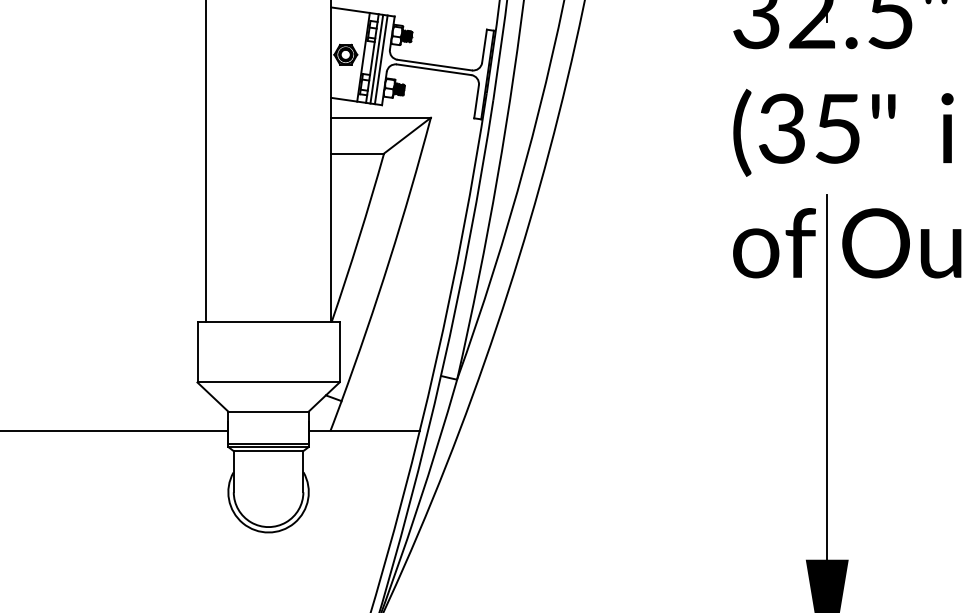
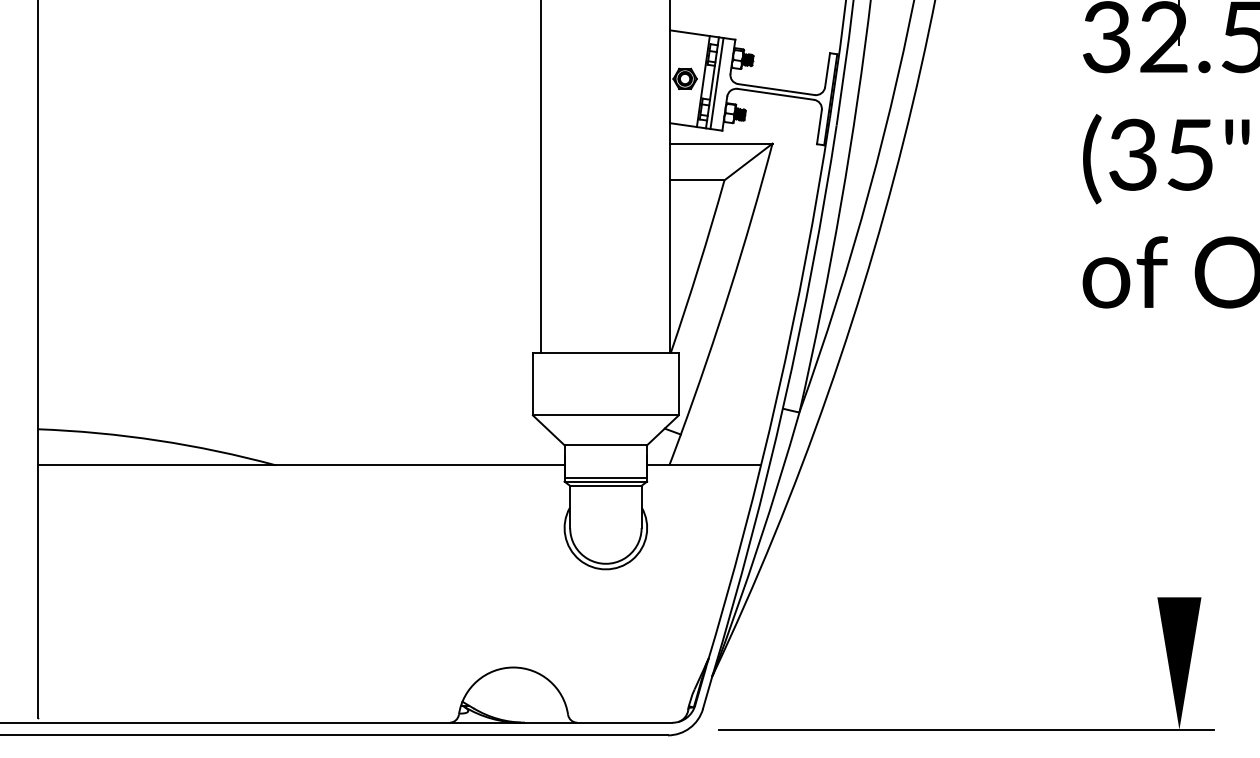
line: (381, 59) -> (721, 83), removed
line: (827, 377) -> (1179, 410), removed

